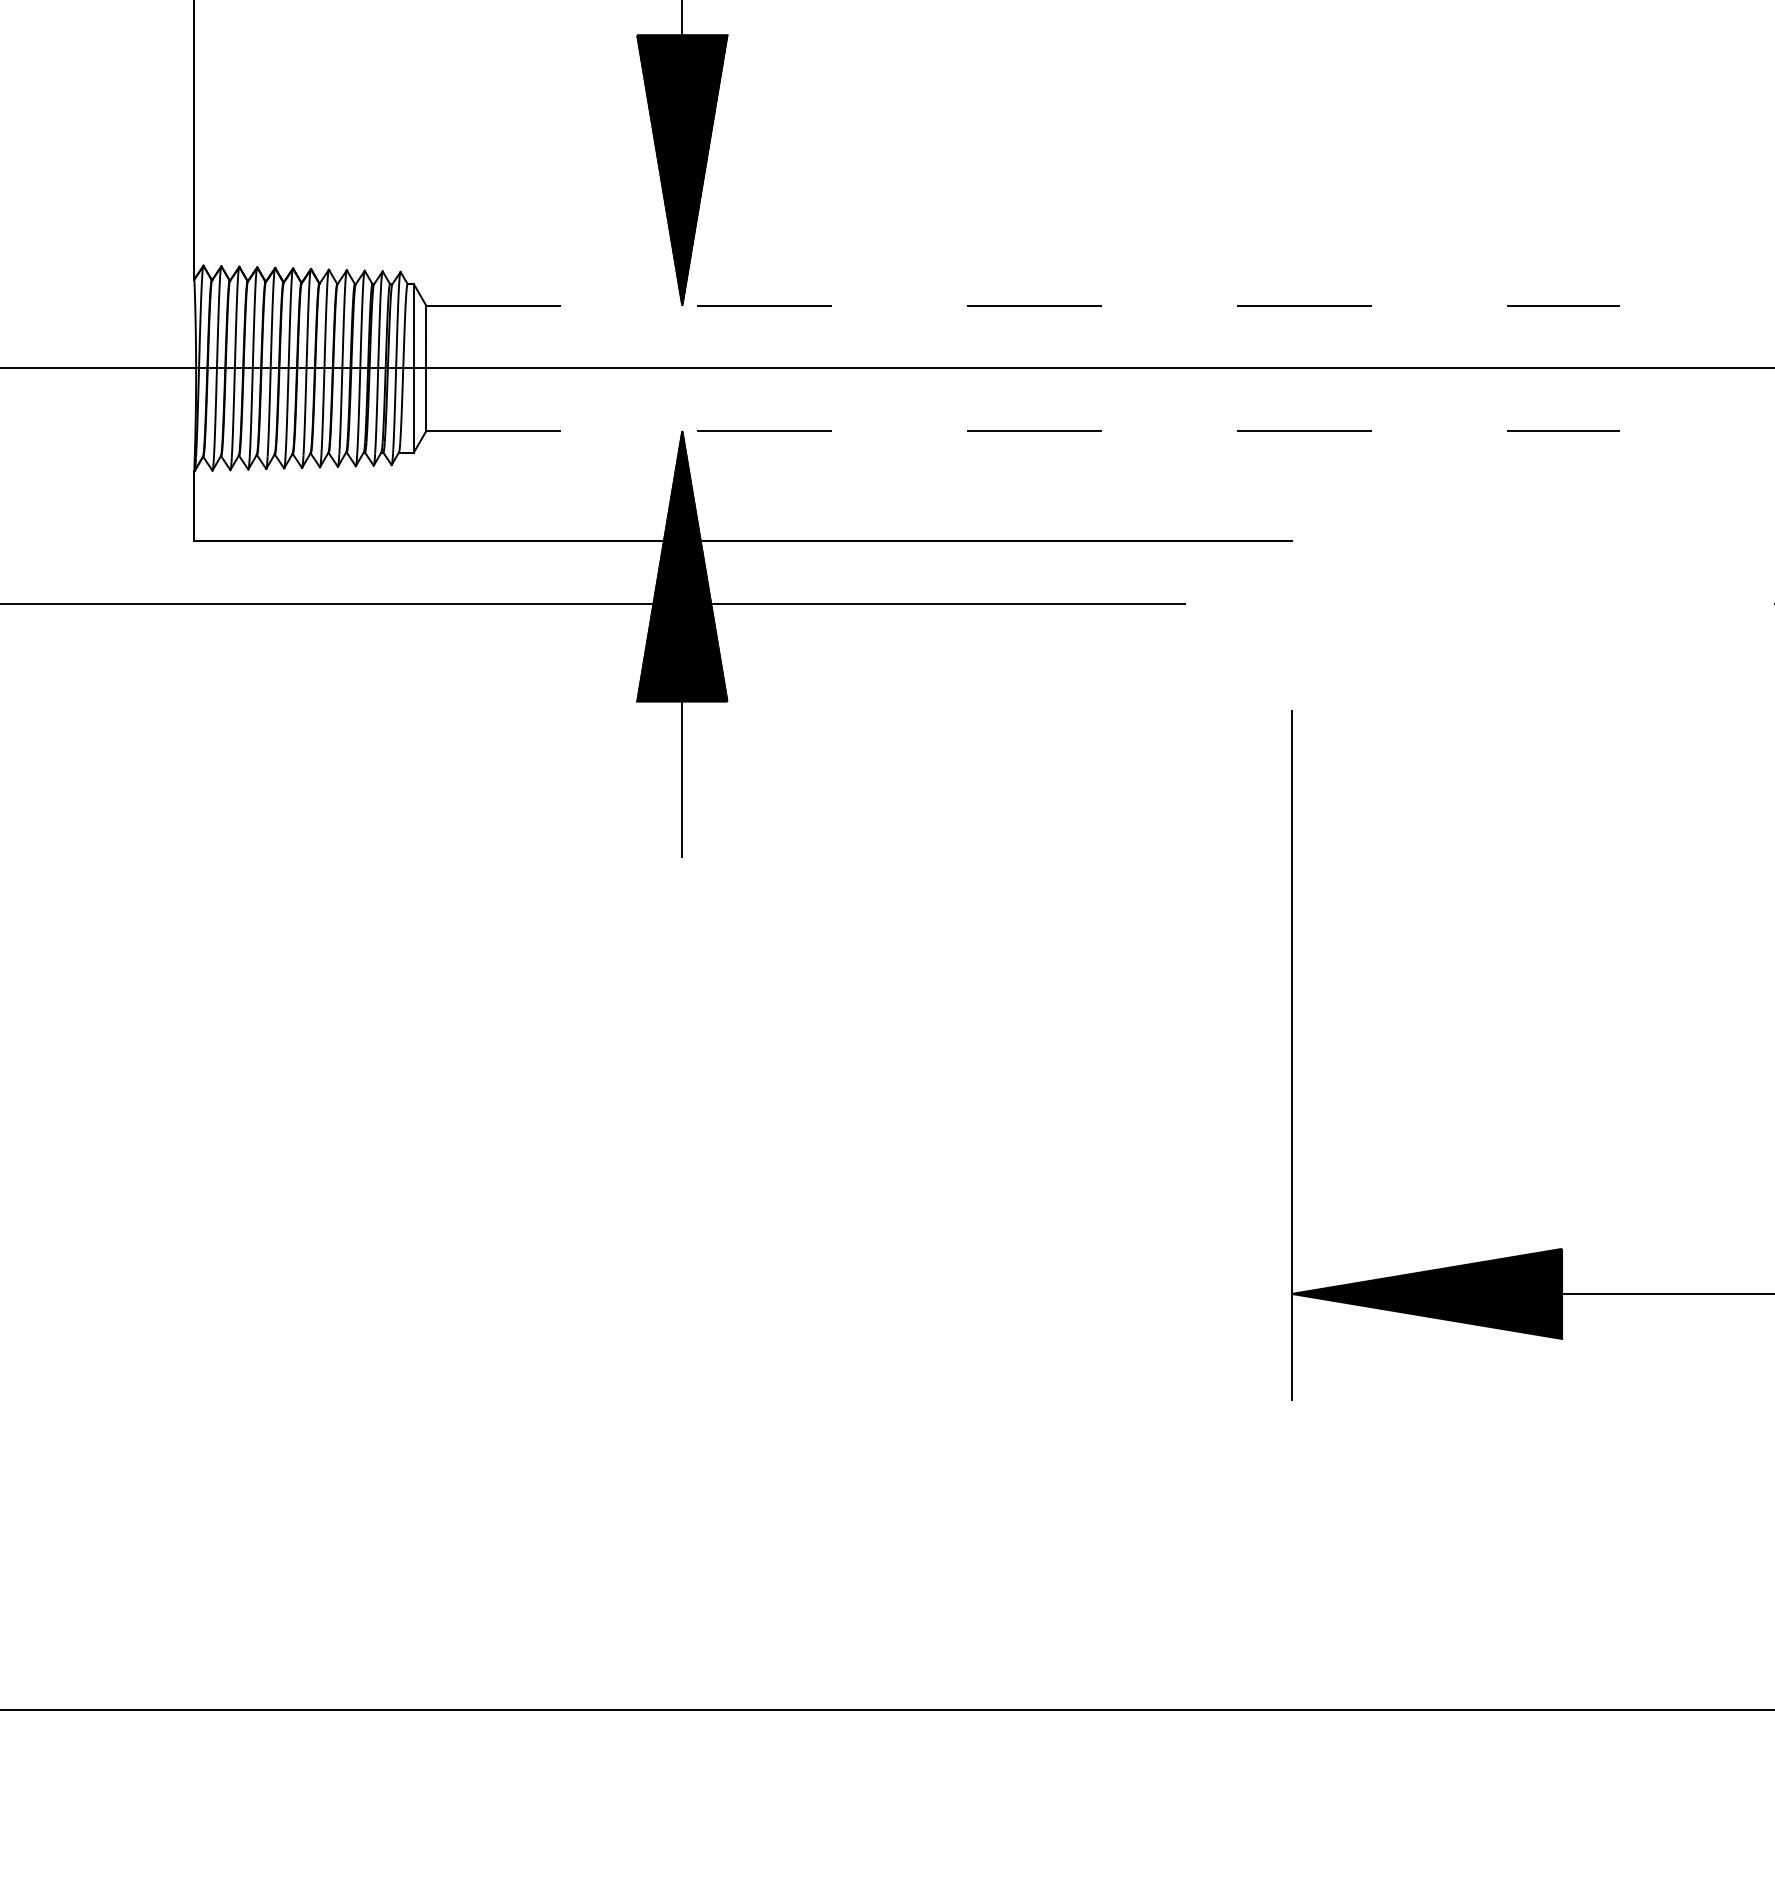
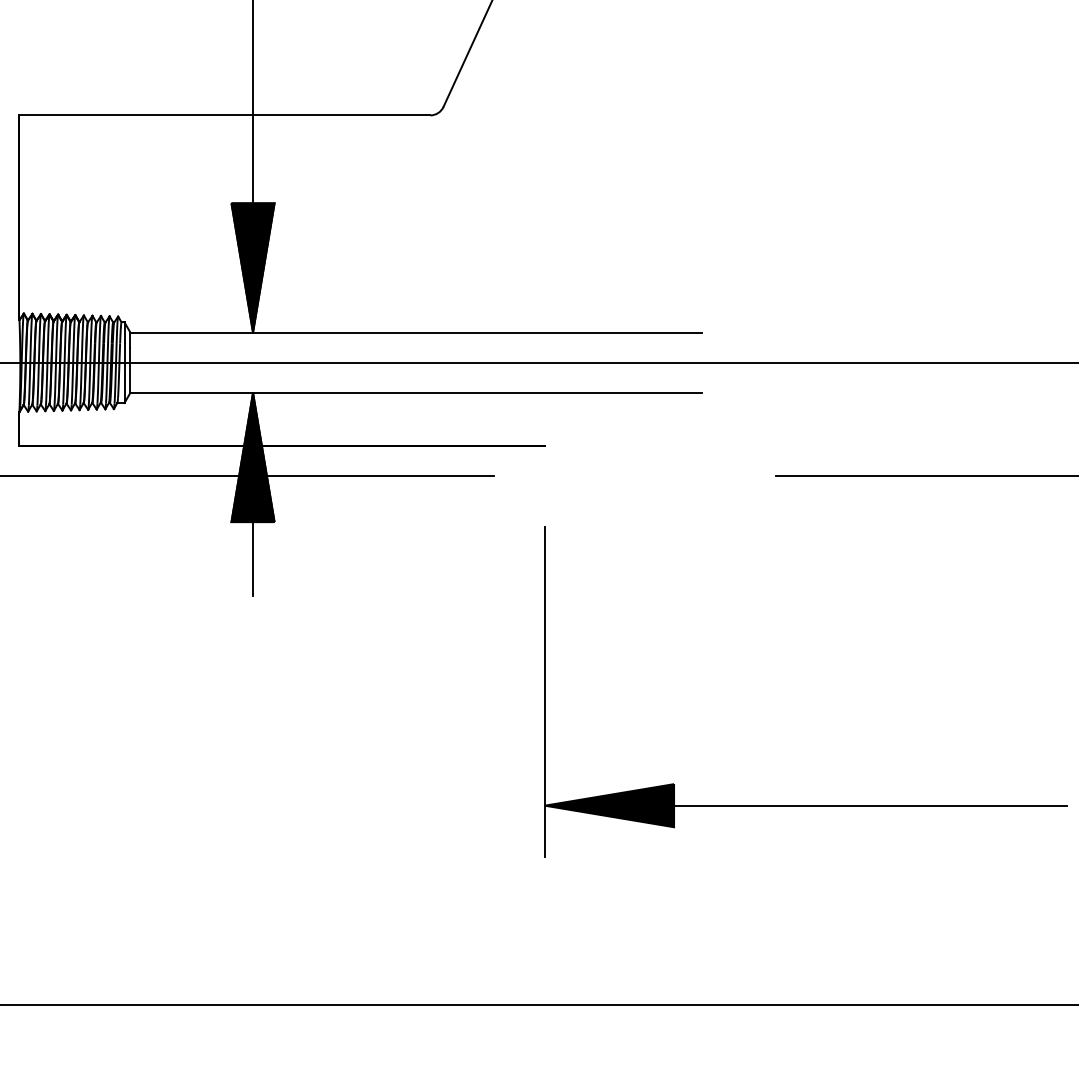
line: (1023, 305) -> (416, 332), dashed -> solid
line: (1023, 430) -> (416, 392), dashed -> solid

